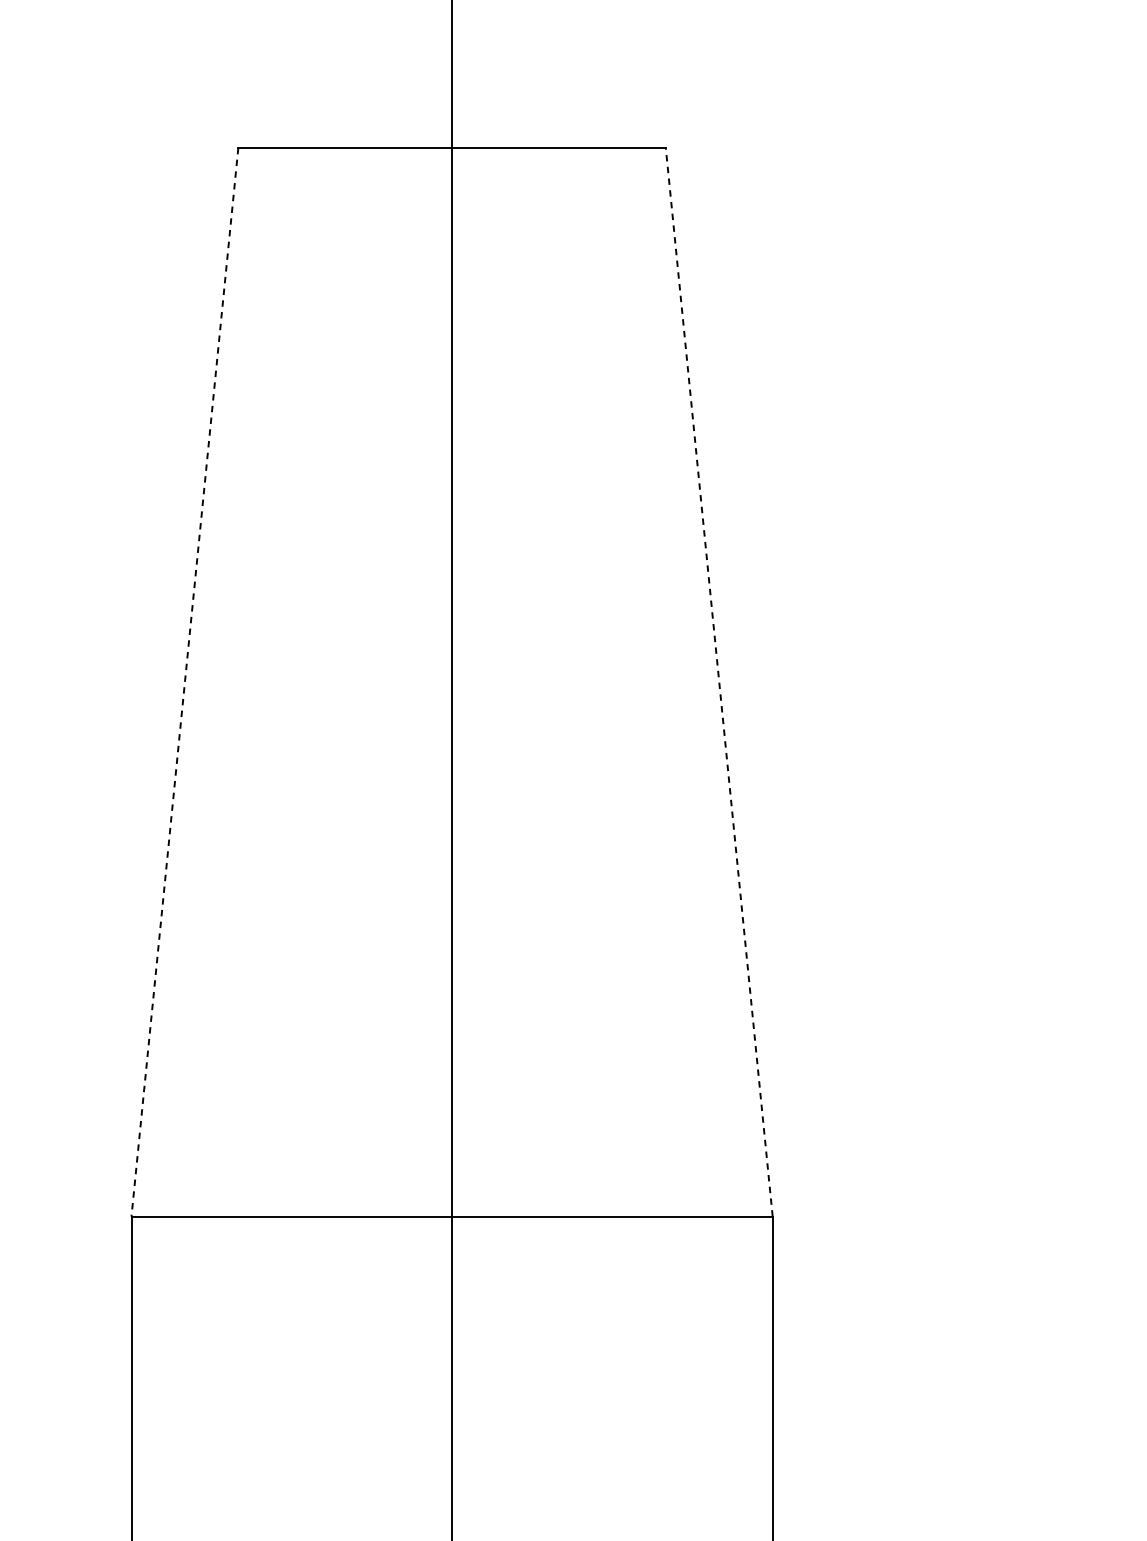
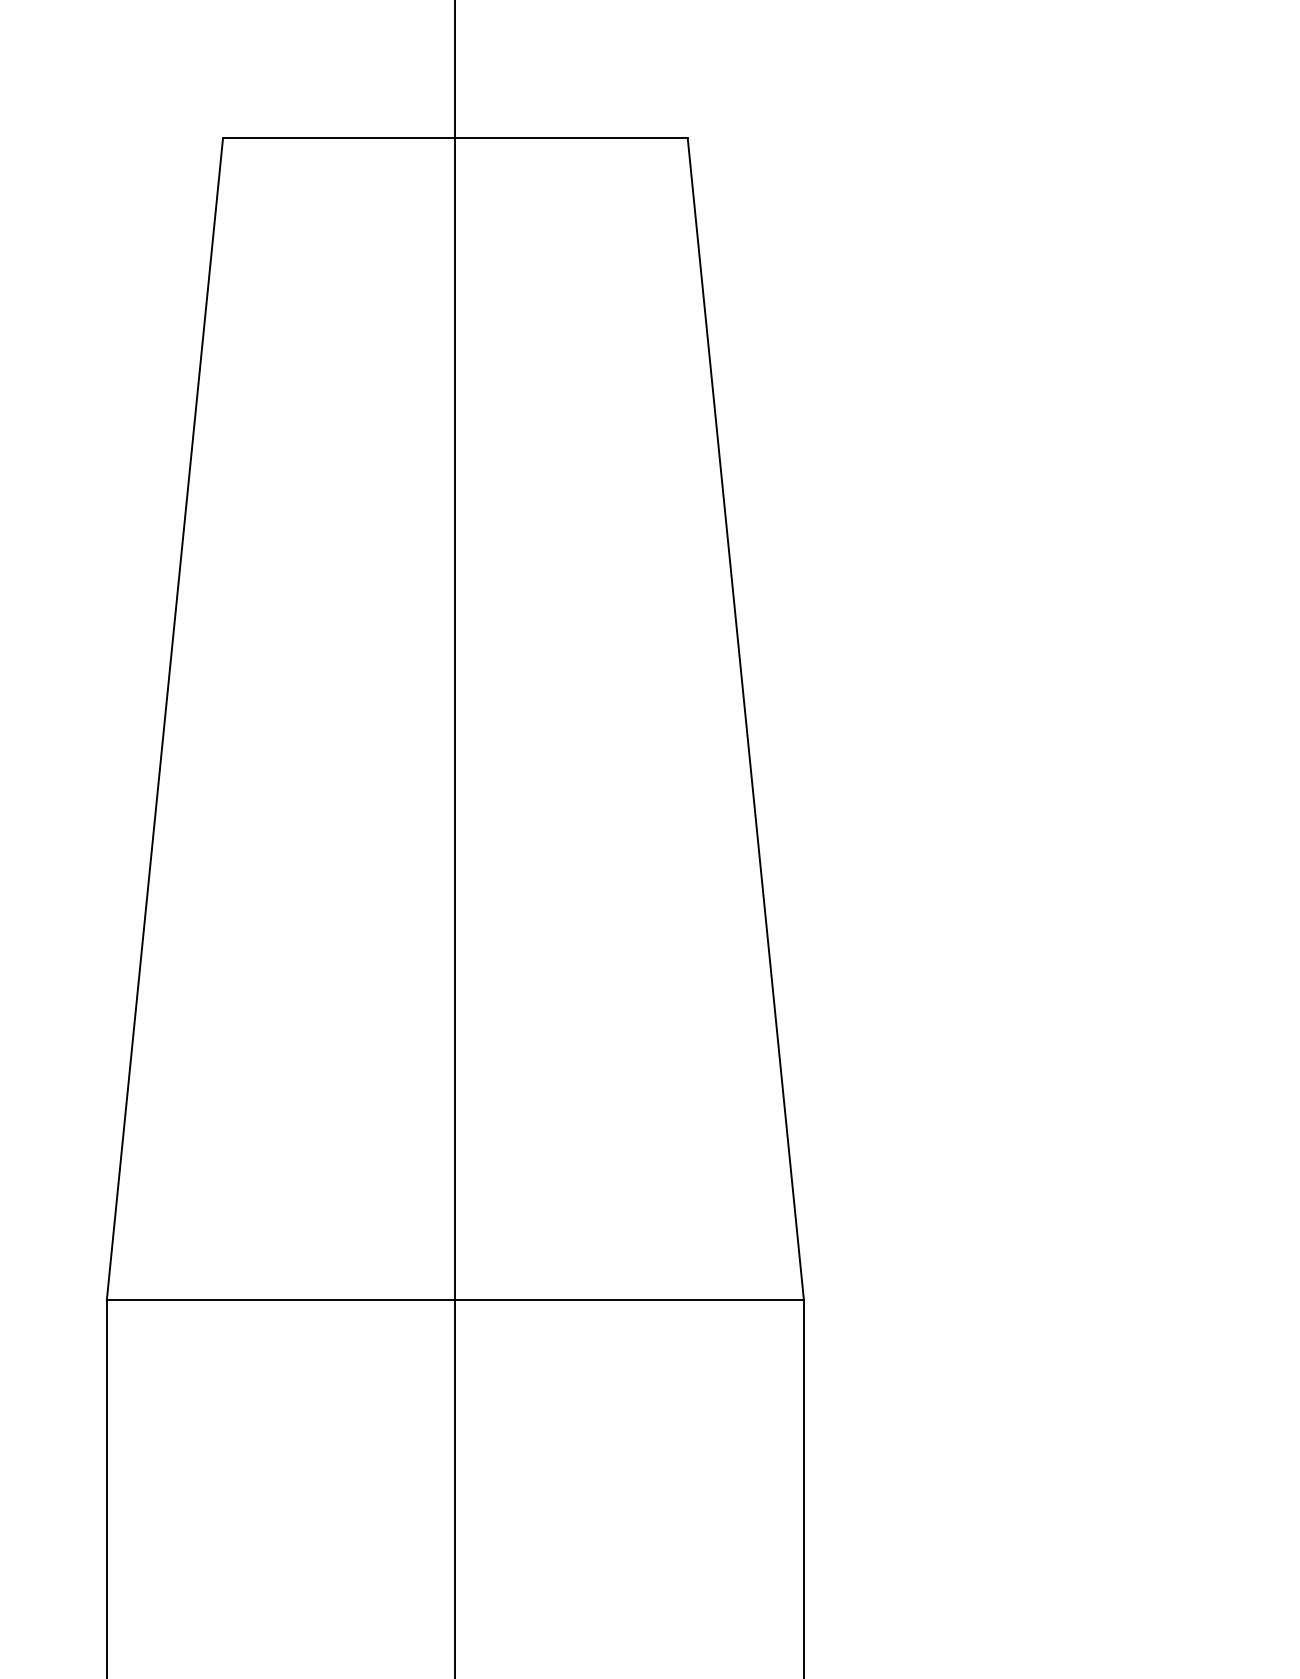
line: (184, 682) -> (164, 719), dashed -> solid
line: (718, 682) -> (745, 719), dashed -> solid

